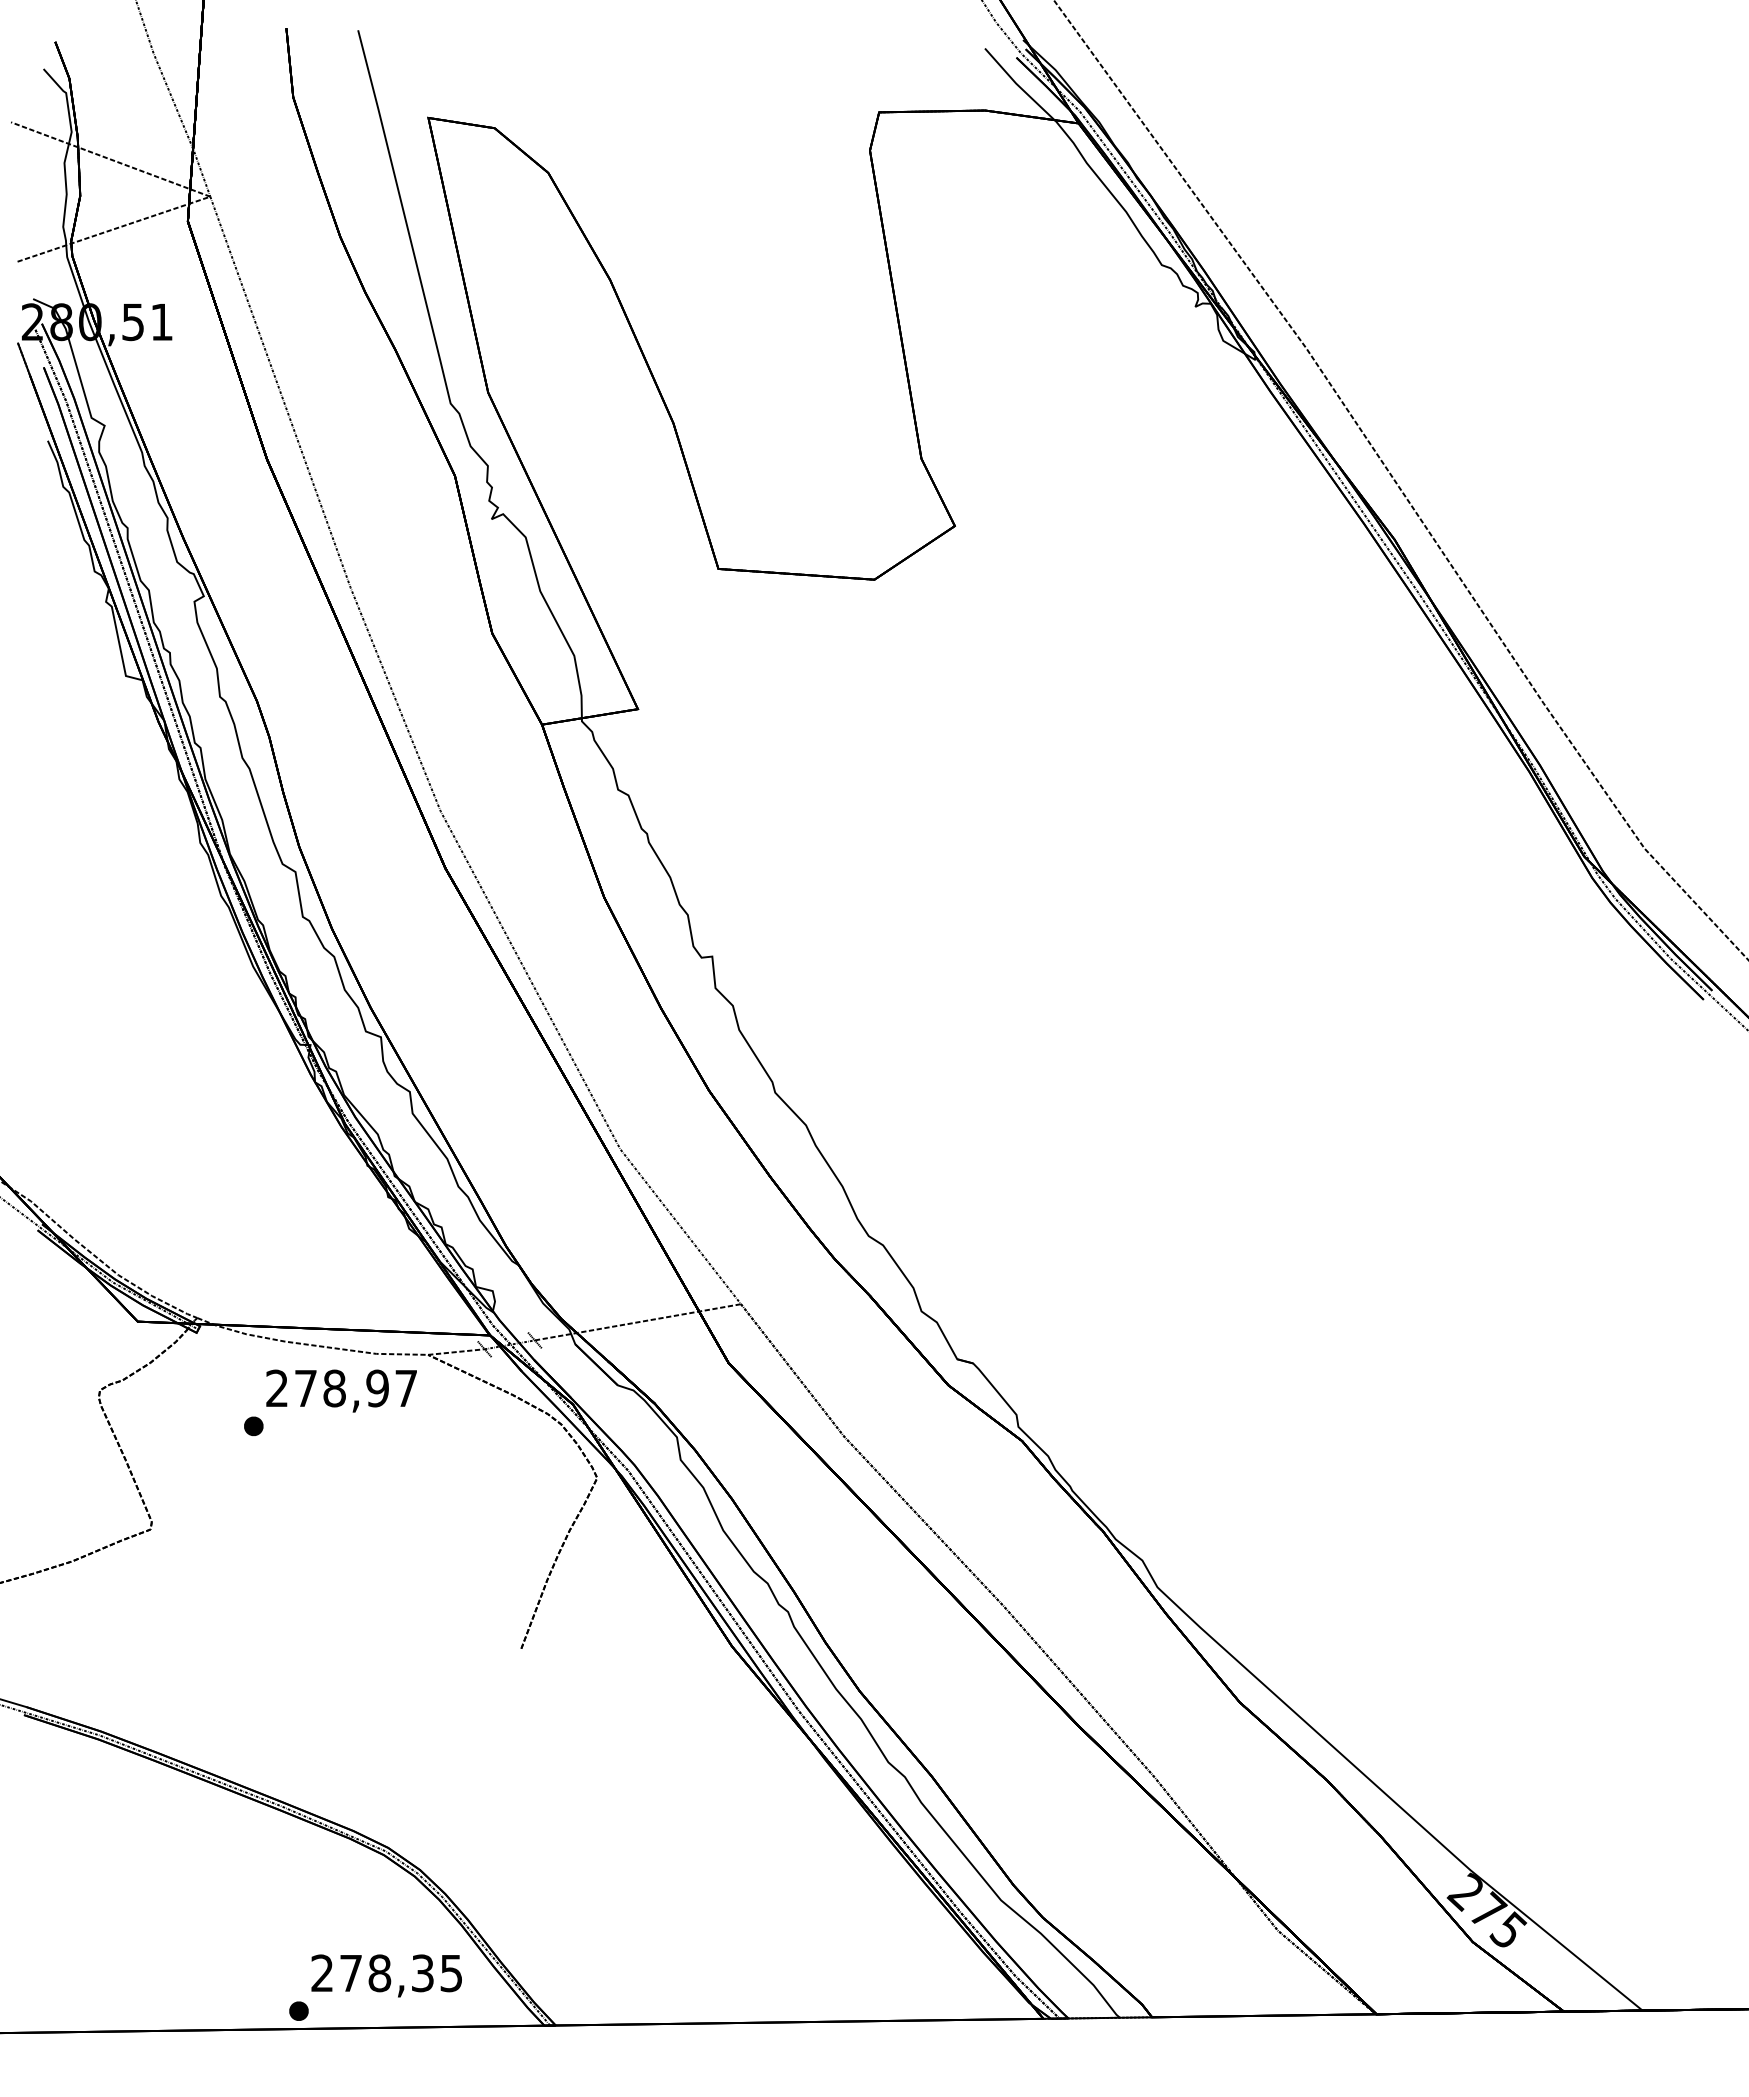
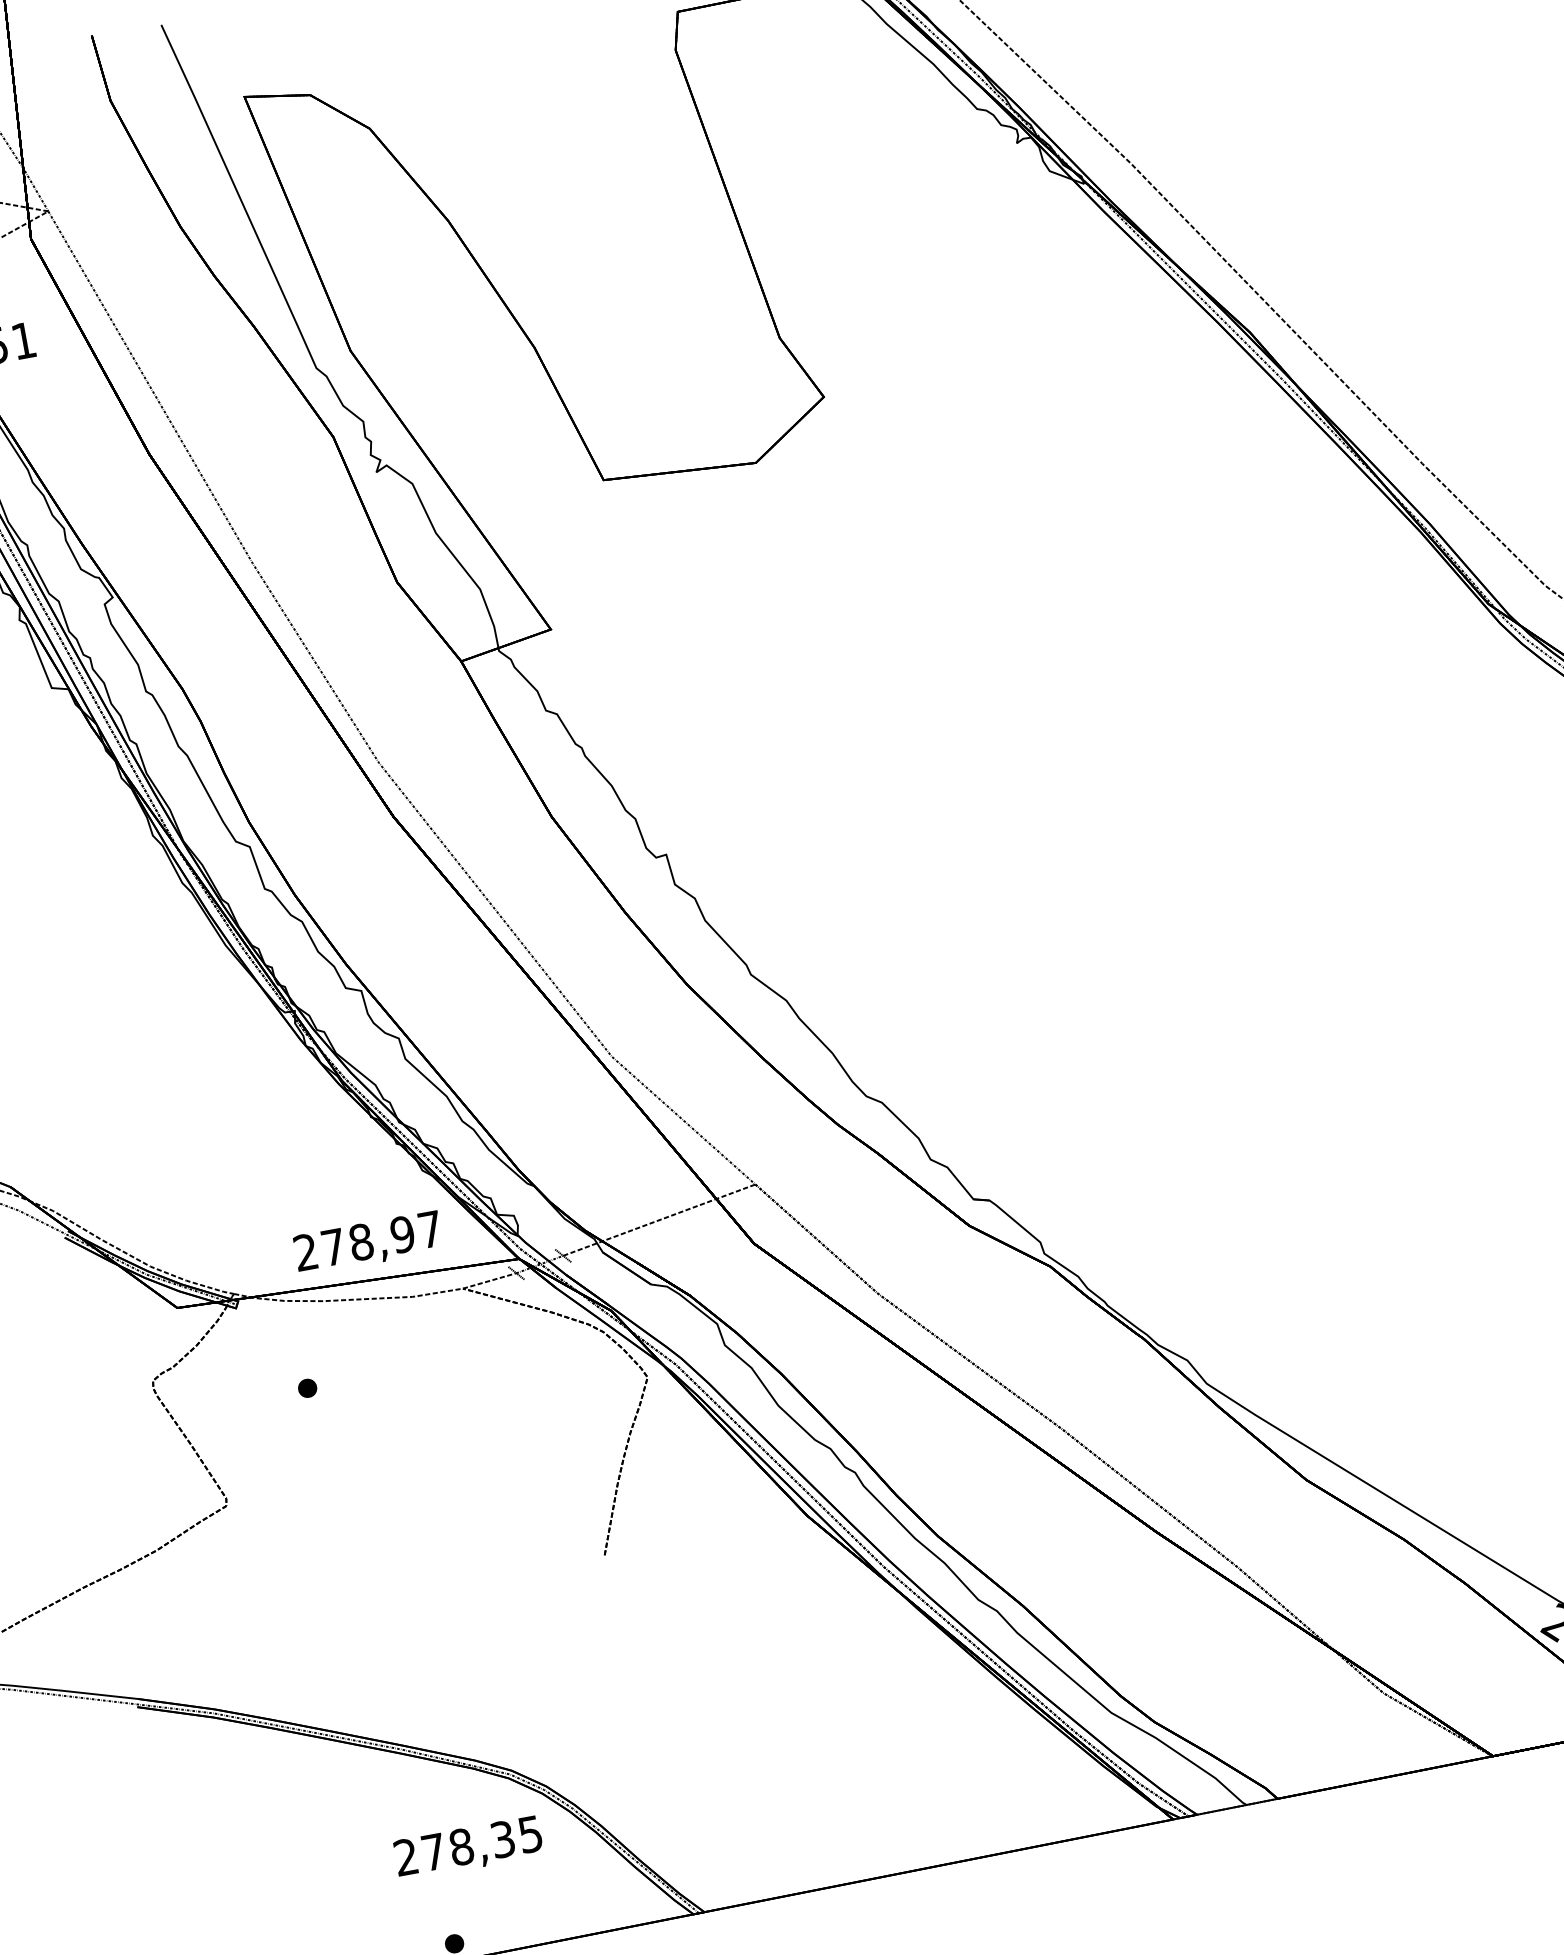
text: (341, 1390) -> (368, 1242), moved
text: (386, 1975) -> (468, 1847), moved

